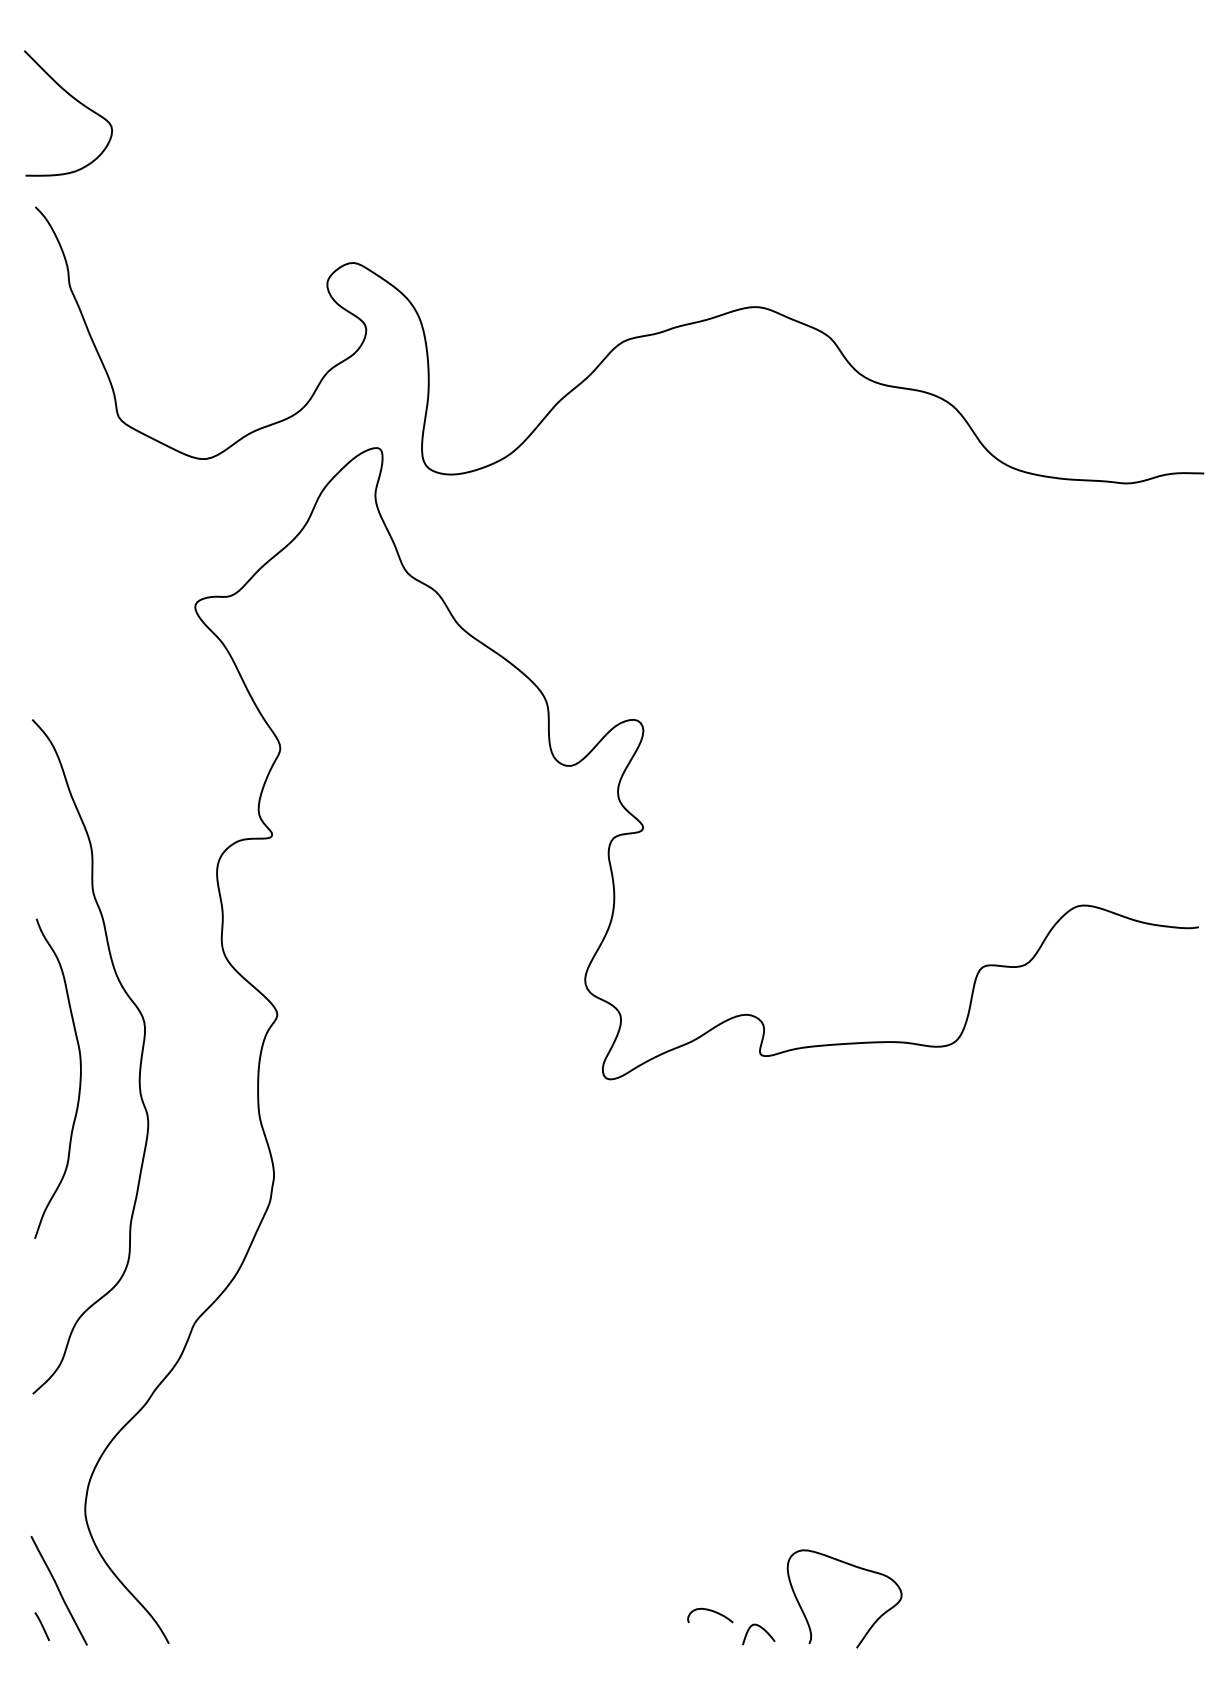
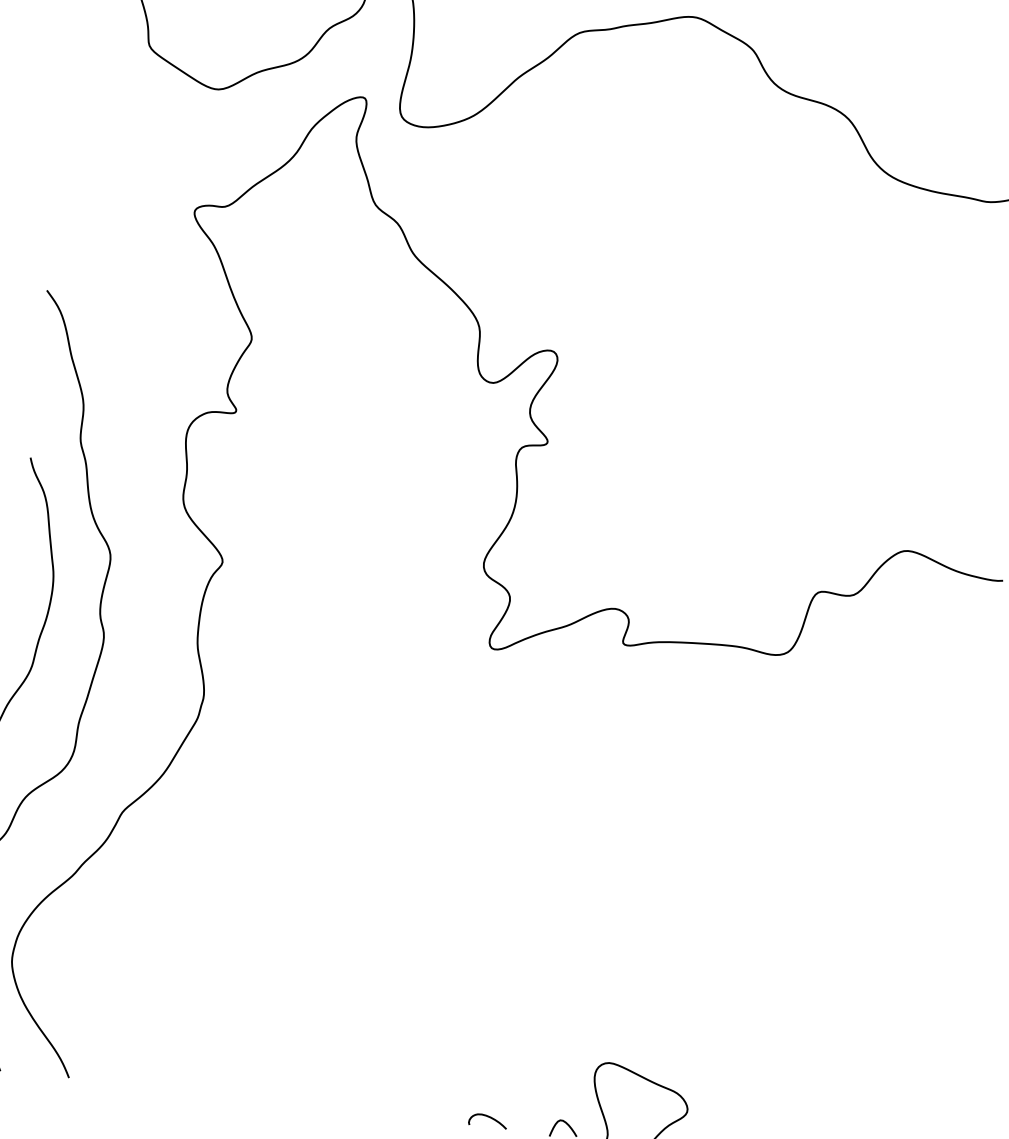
curve: (710, 1611) -> (488, 1117), moved

